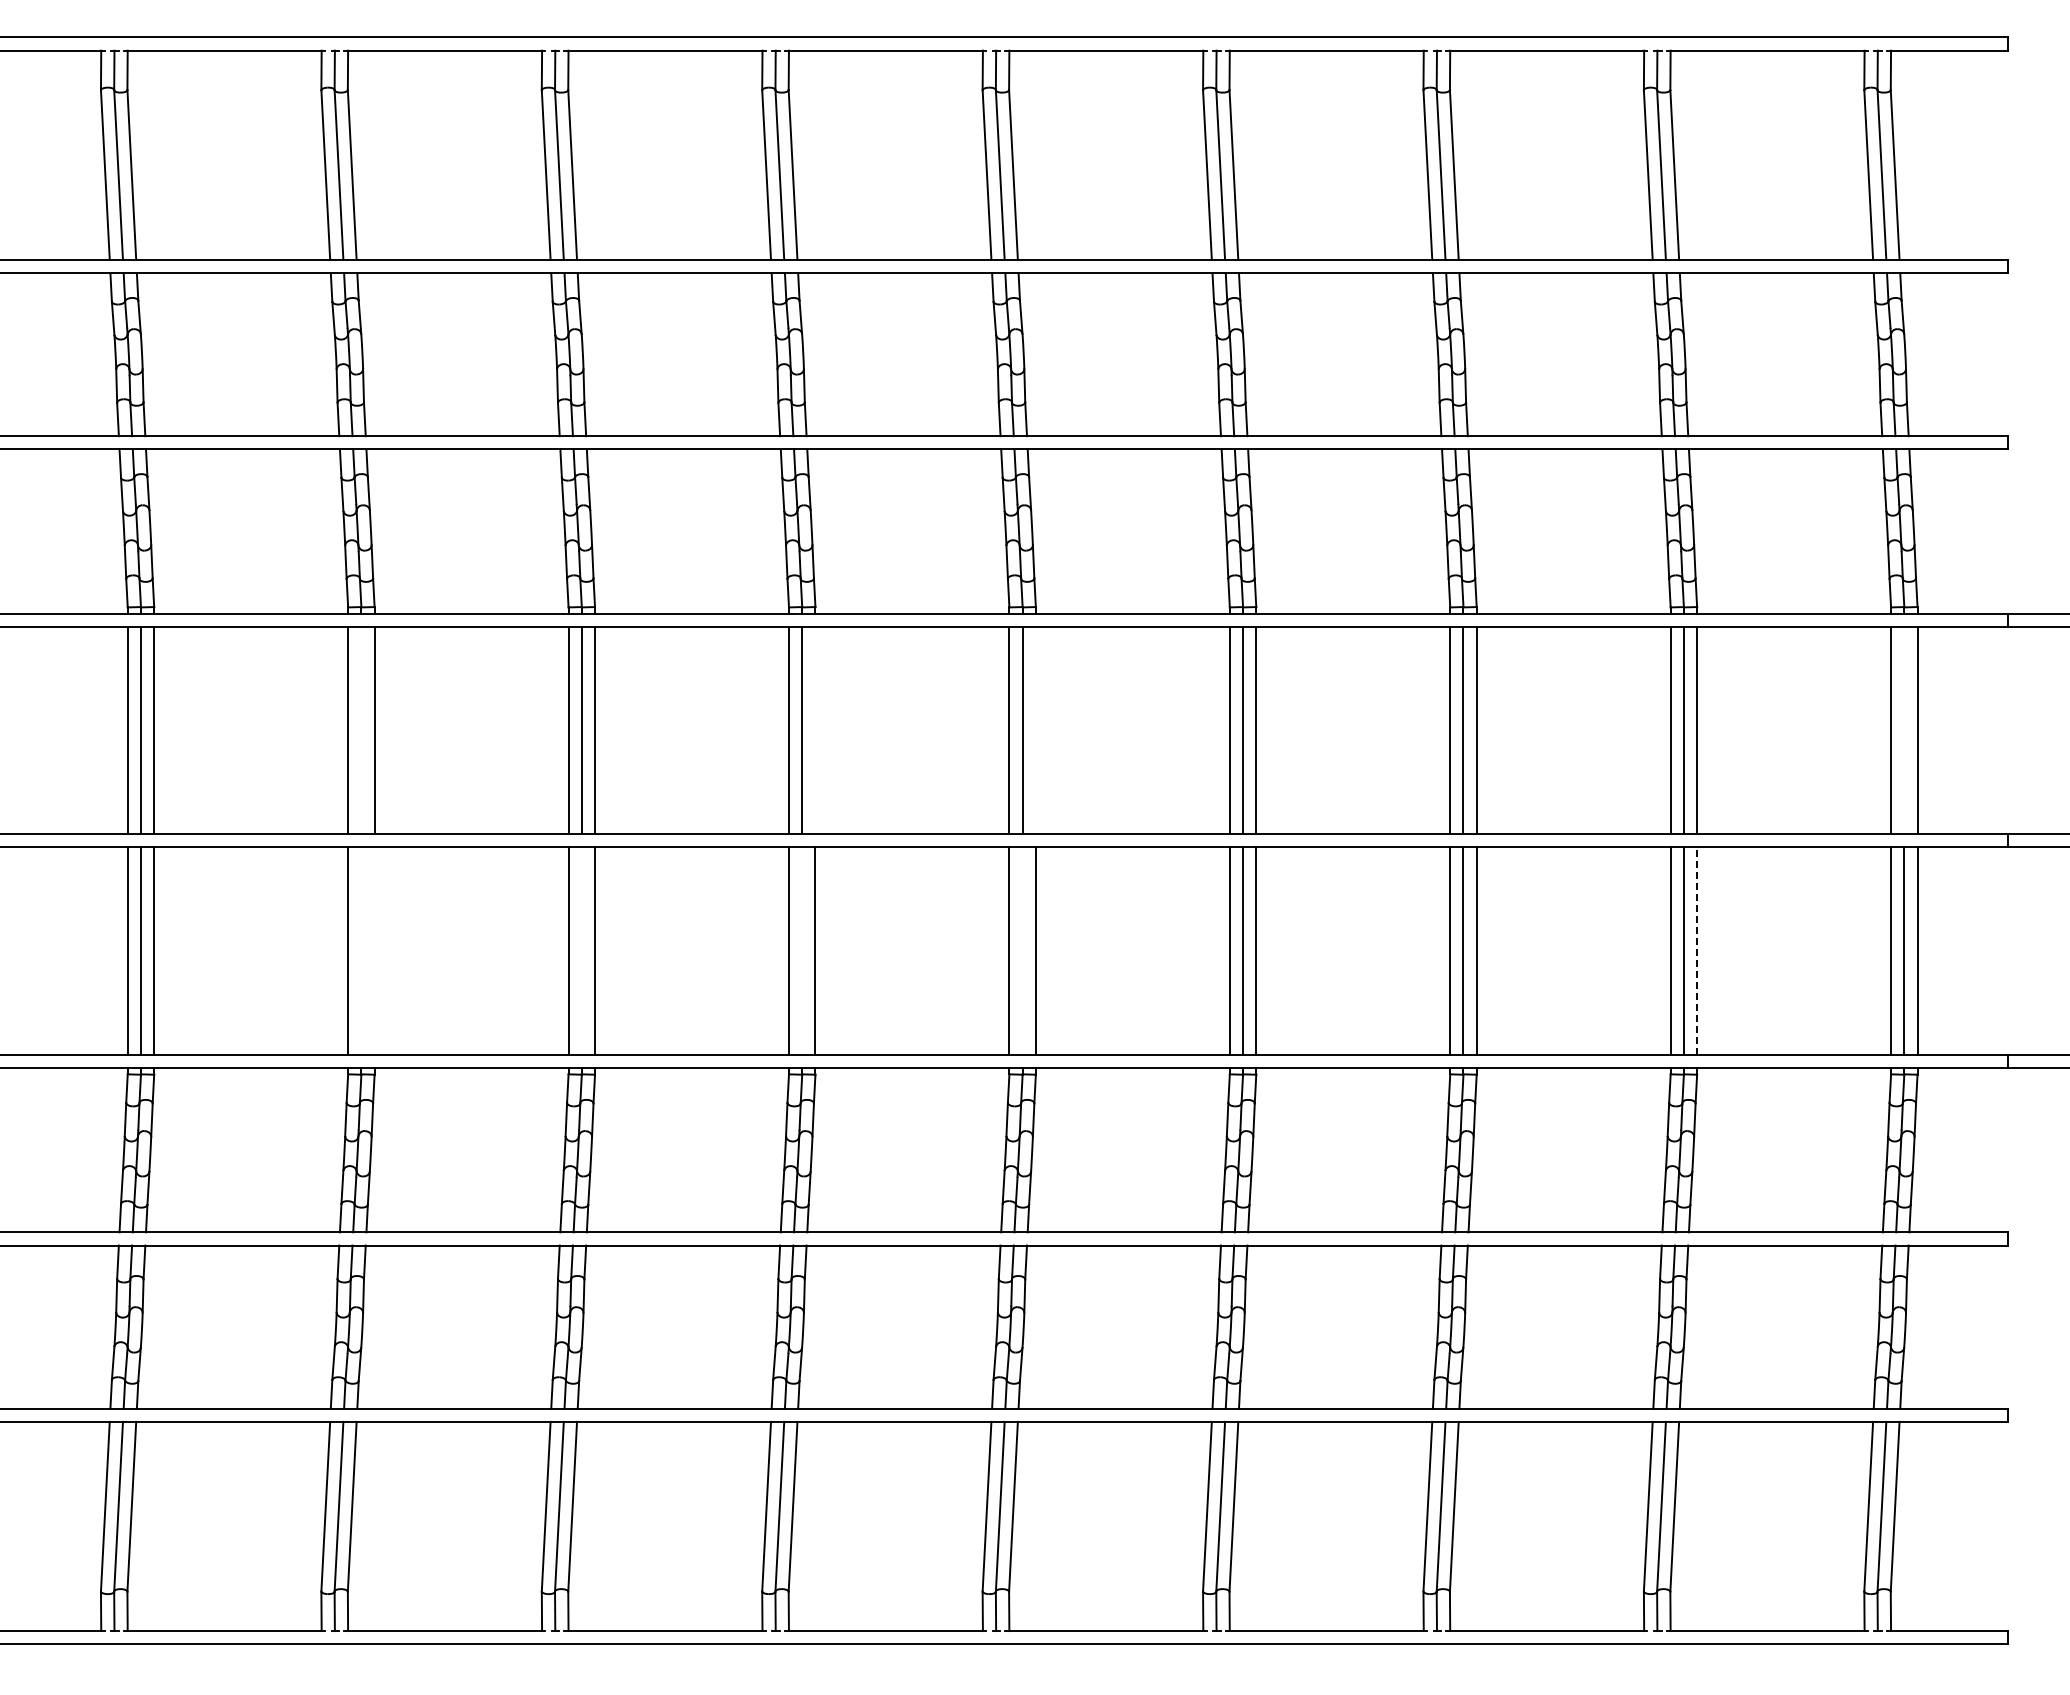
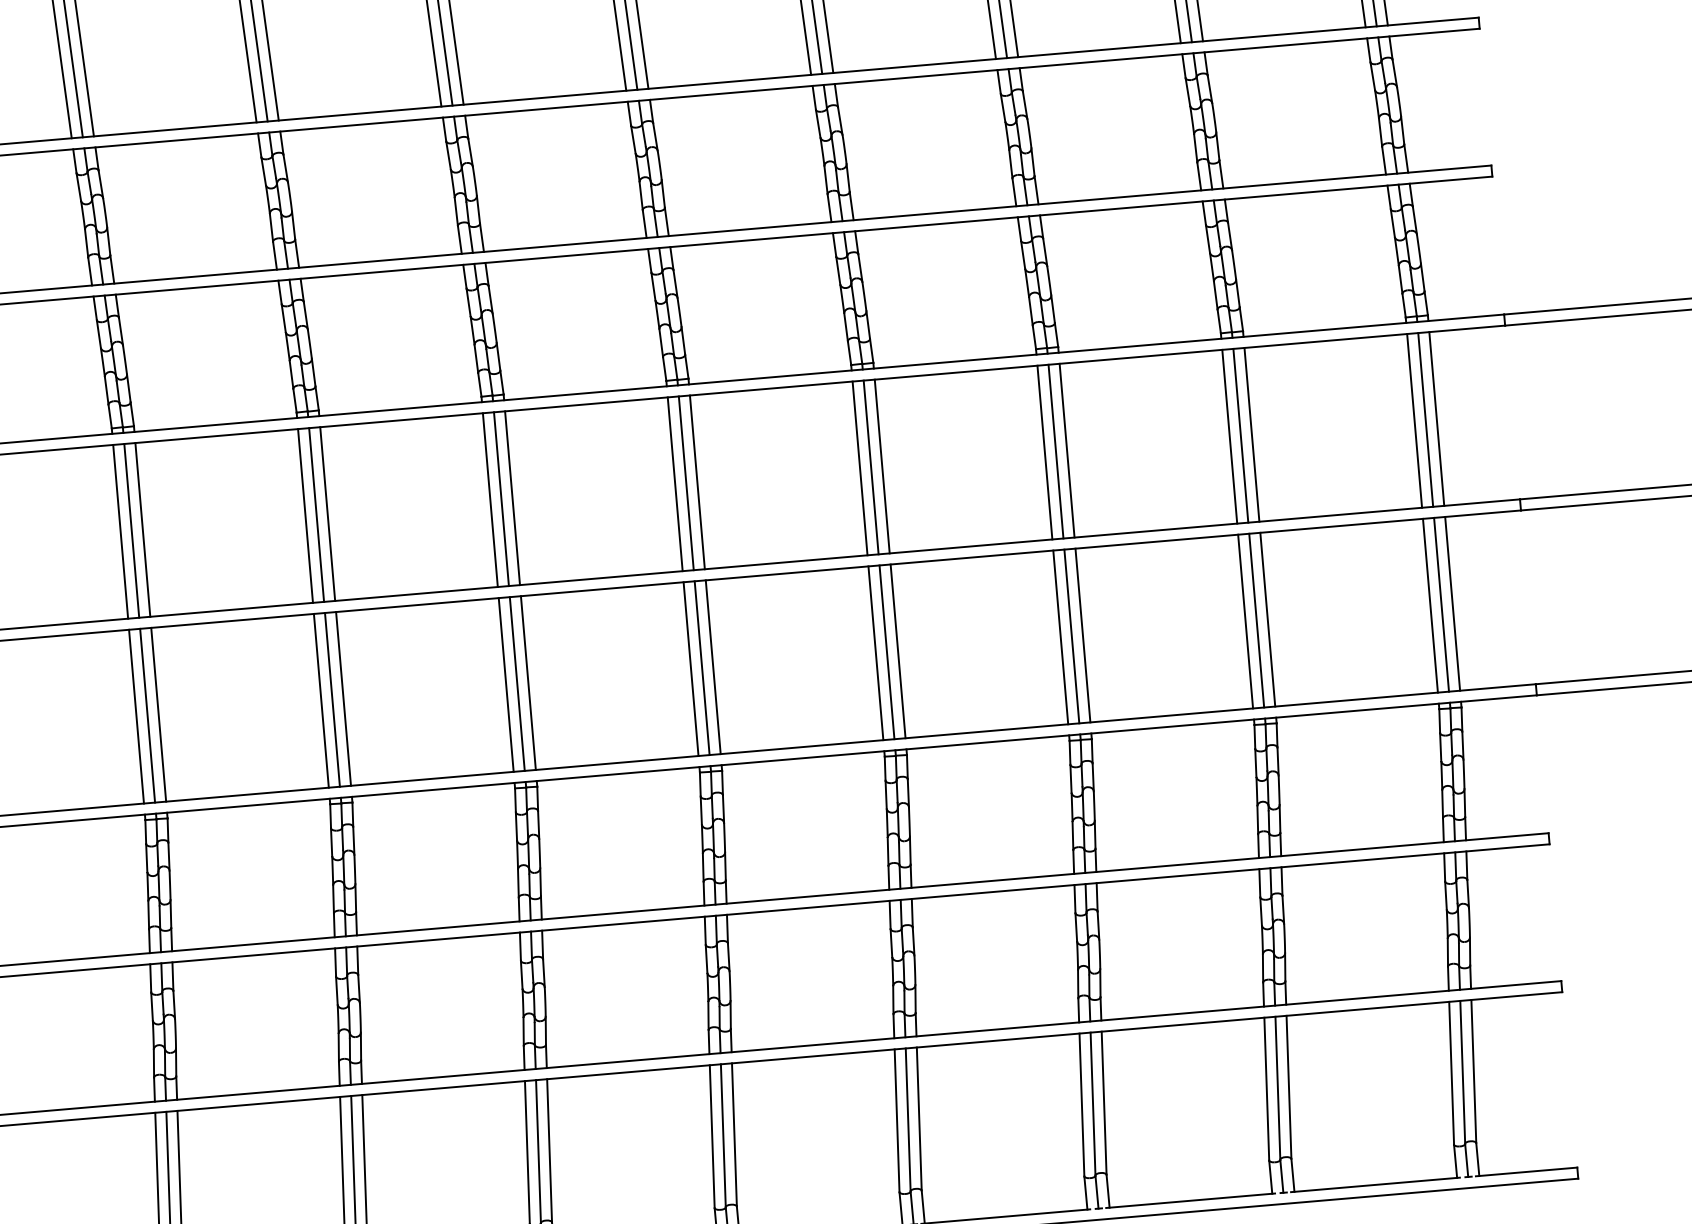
line: (361, 730) -> (131, 530), added
line: (815, 730) -> (512, 498), added
line: (1035, 730) -> (697, 482), added
line: (1904, 730) -> (1425, 419), added
line: (361, 950) -> (147, 715), added
line: (374, 950) -> (158, 714), added
line: (581, 950) -> (332, 699), added
line: (802, 950) -> (517, 683), added
line: (1022, 950) -> (701, 667), added
line: (1697, 951) -> (1268, 620), dashed -> solid

